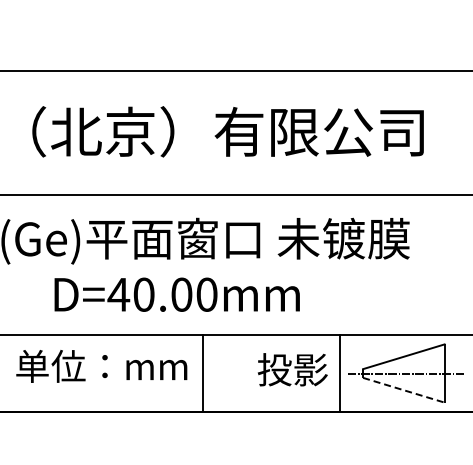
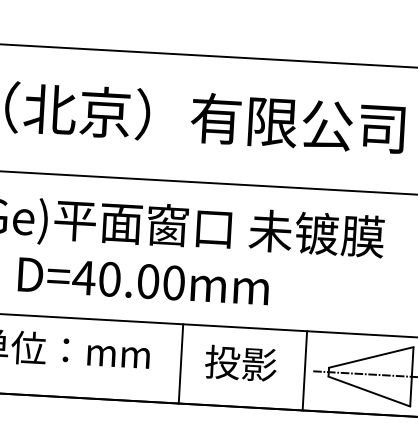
text: (292, 369) -> (240, 363), moved
line: (203, 373) -> (181, 363), moved
line: (403, 390) -> (369, 391), dashed -> solid

